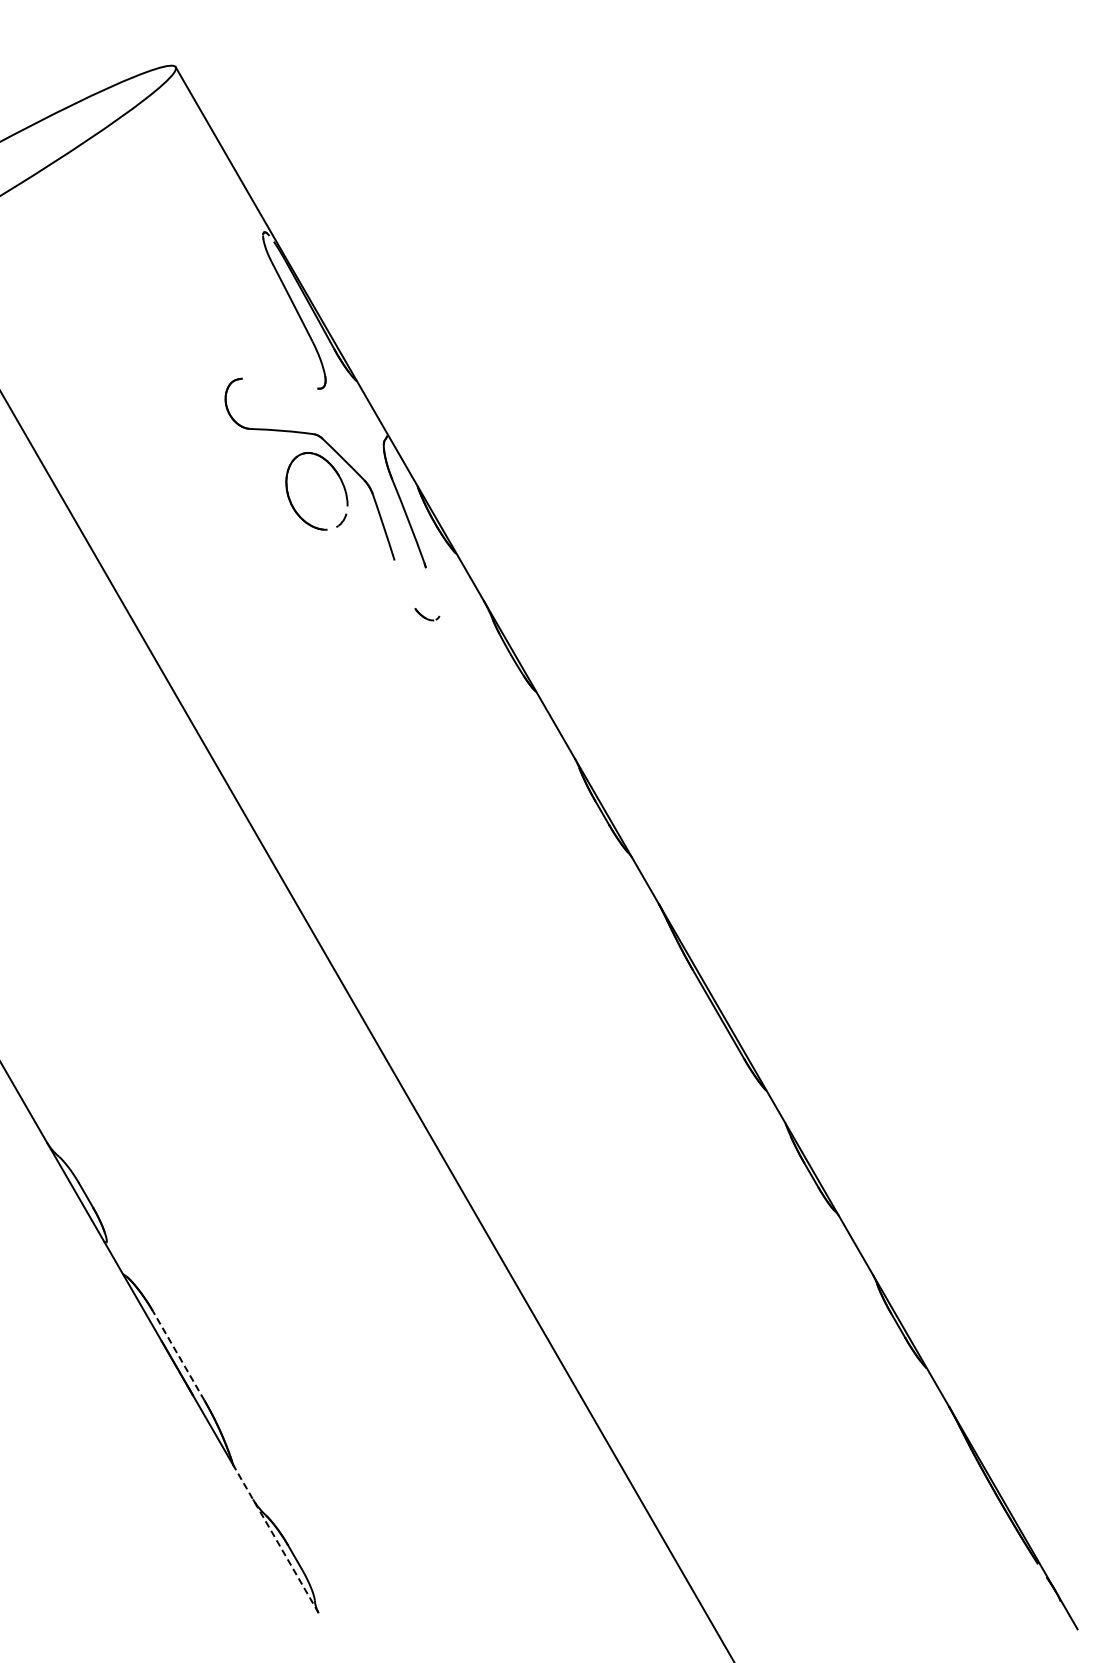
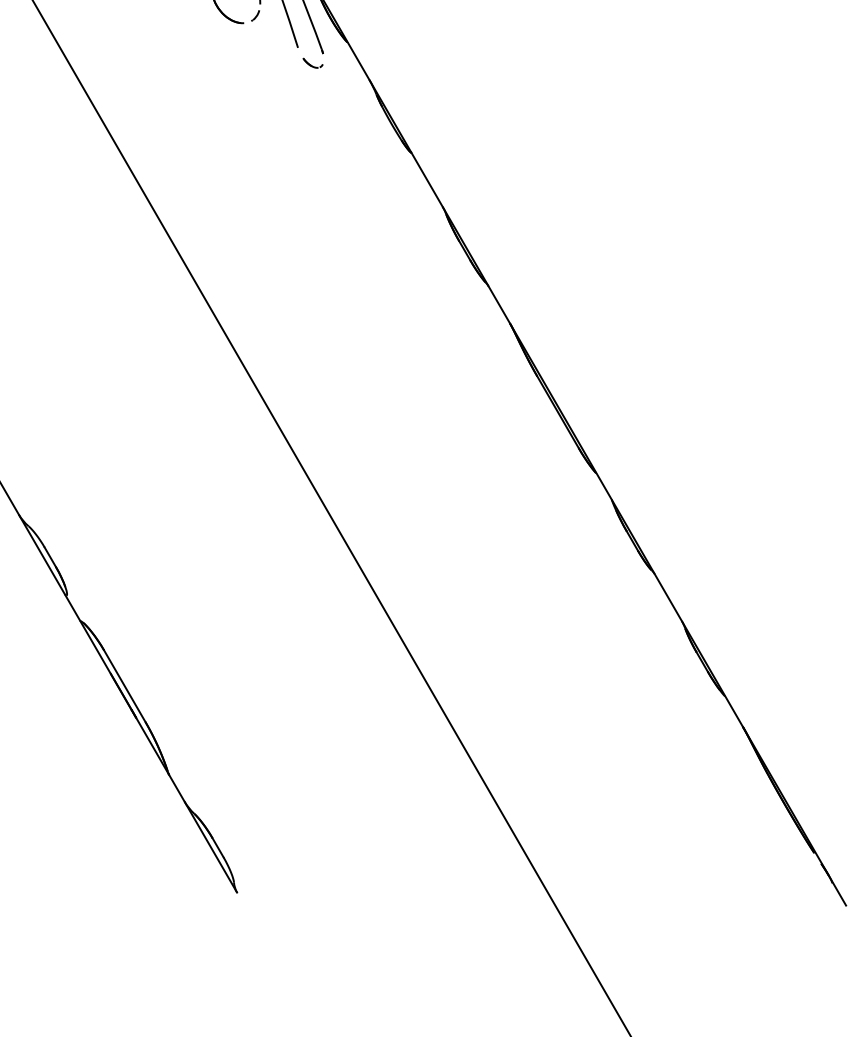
part: (427, 614) -> (313, 63), moved
line: (178, 1355) -> (124, 685), dashed -> solid
line: (276, 1539) -> (203, 833), dashed -> solid

